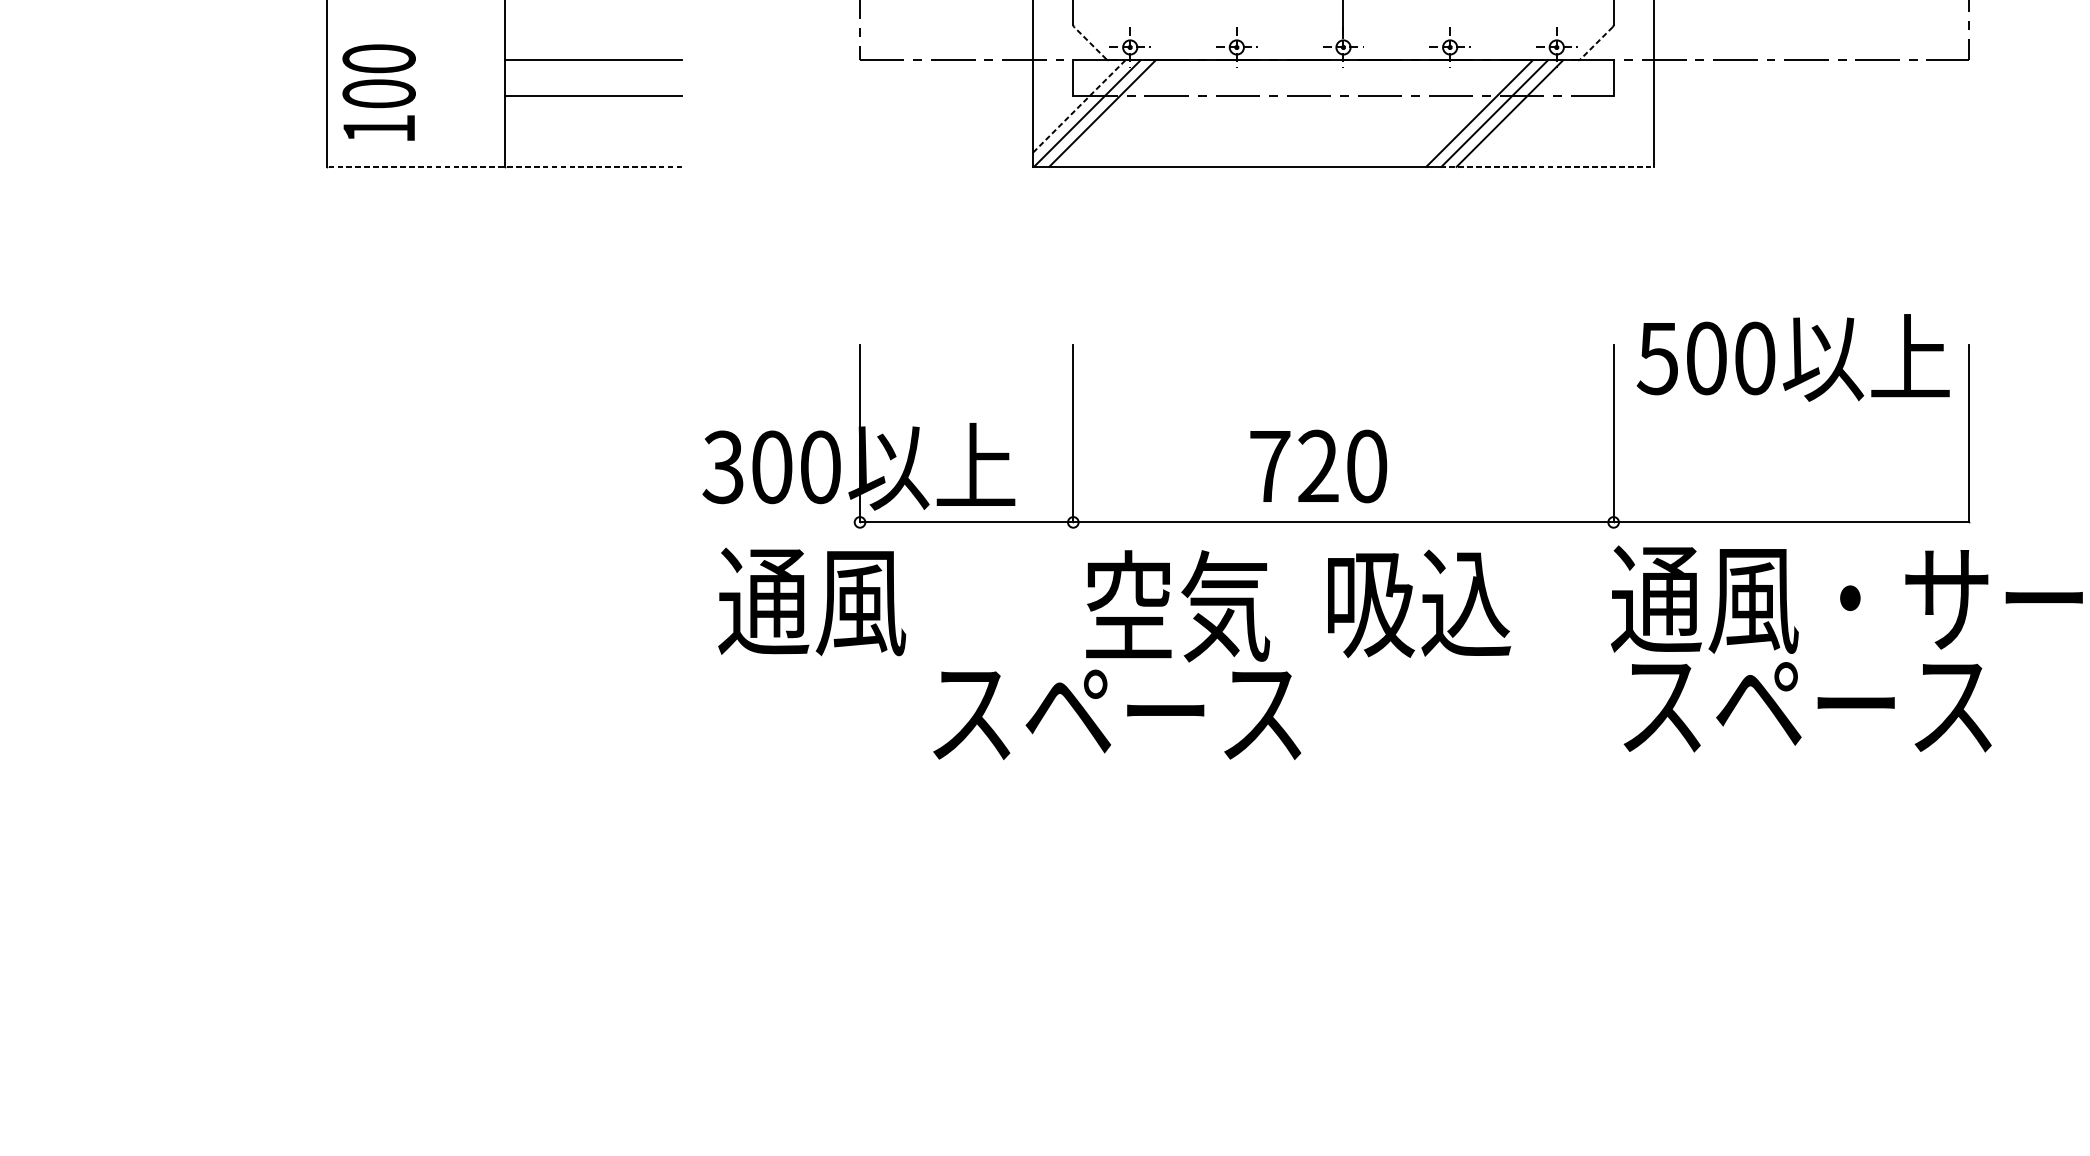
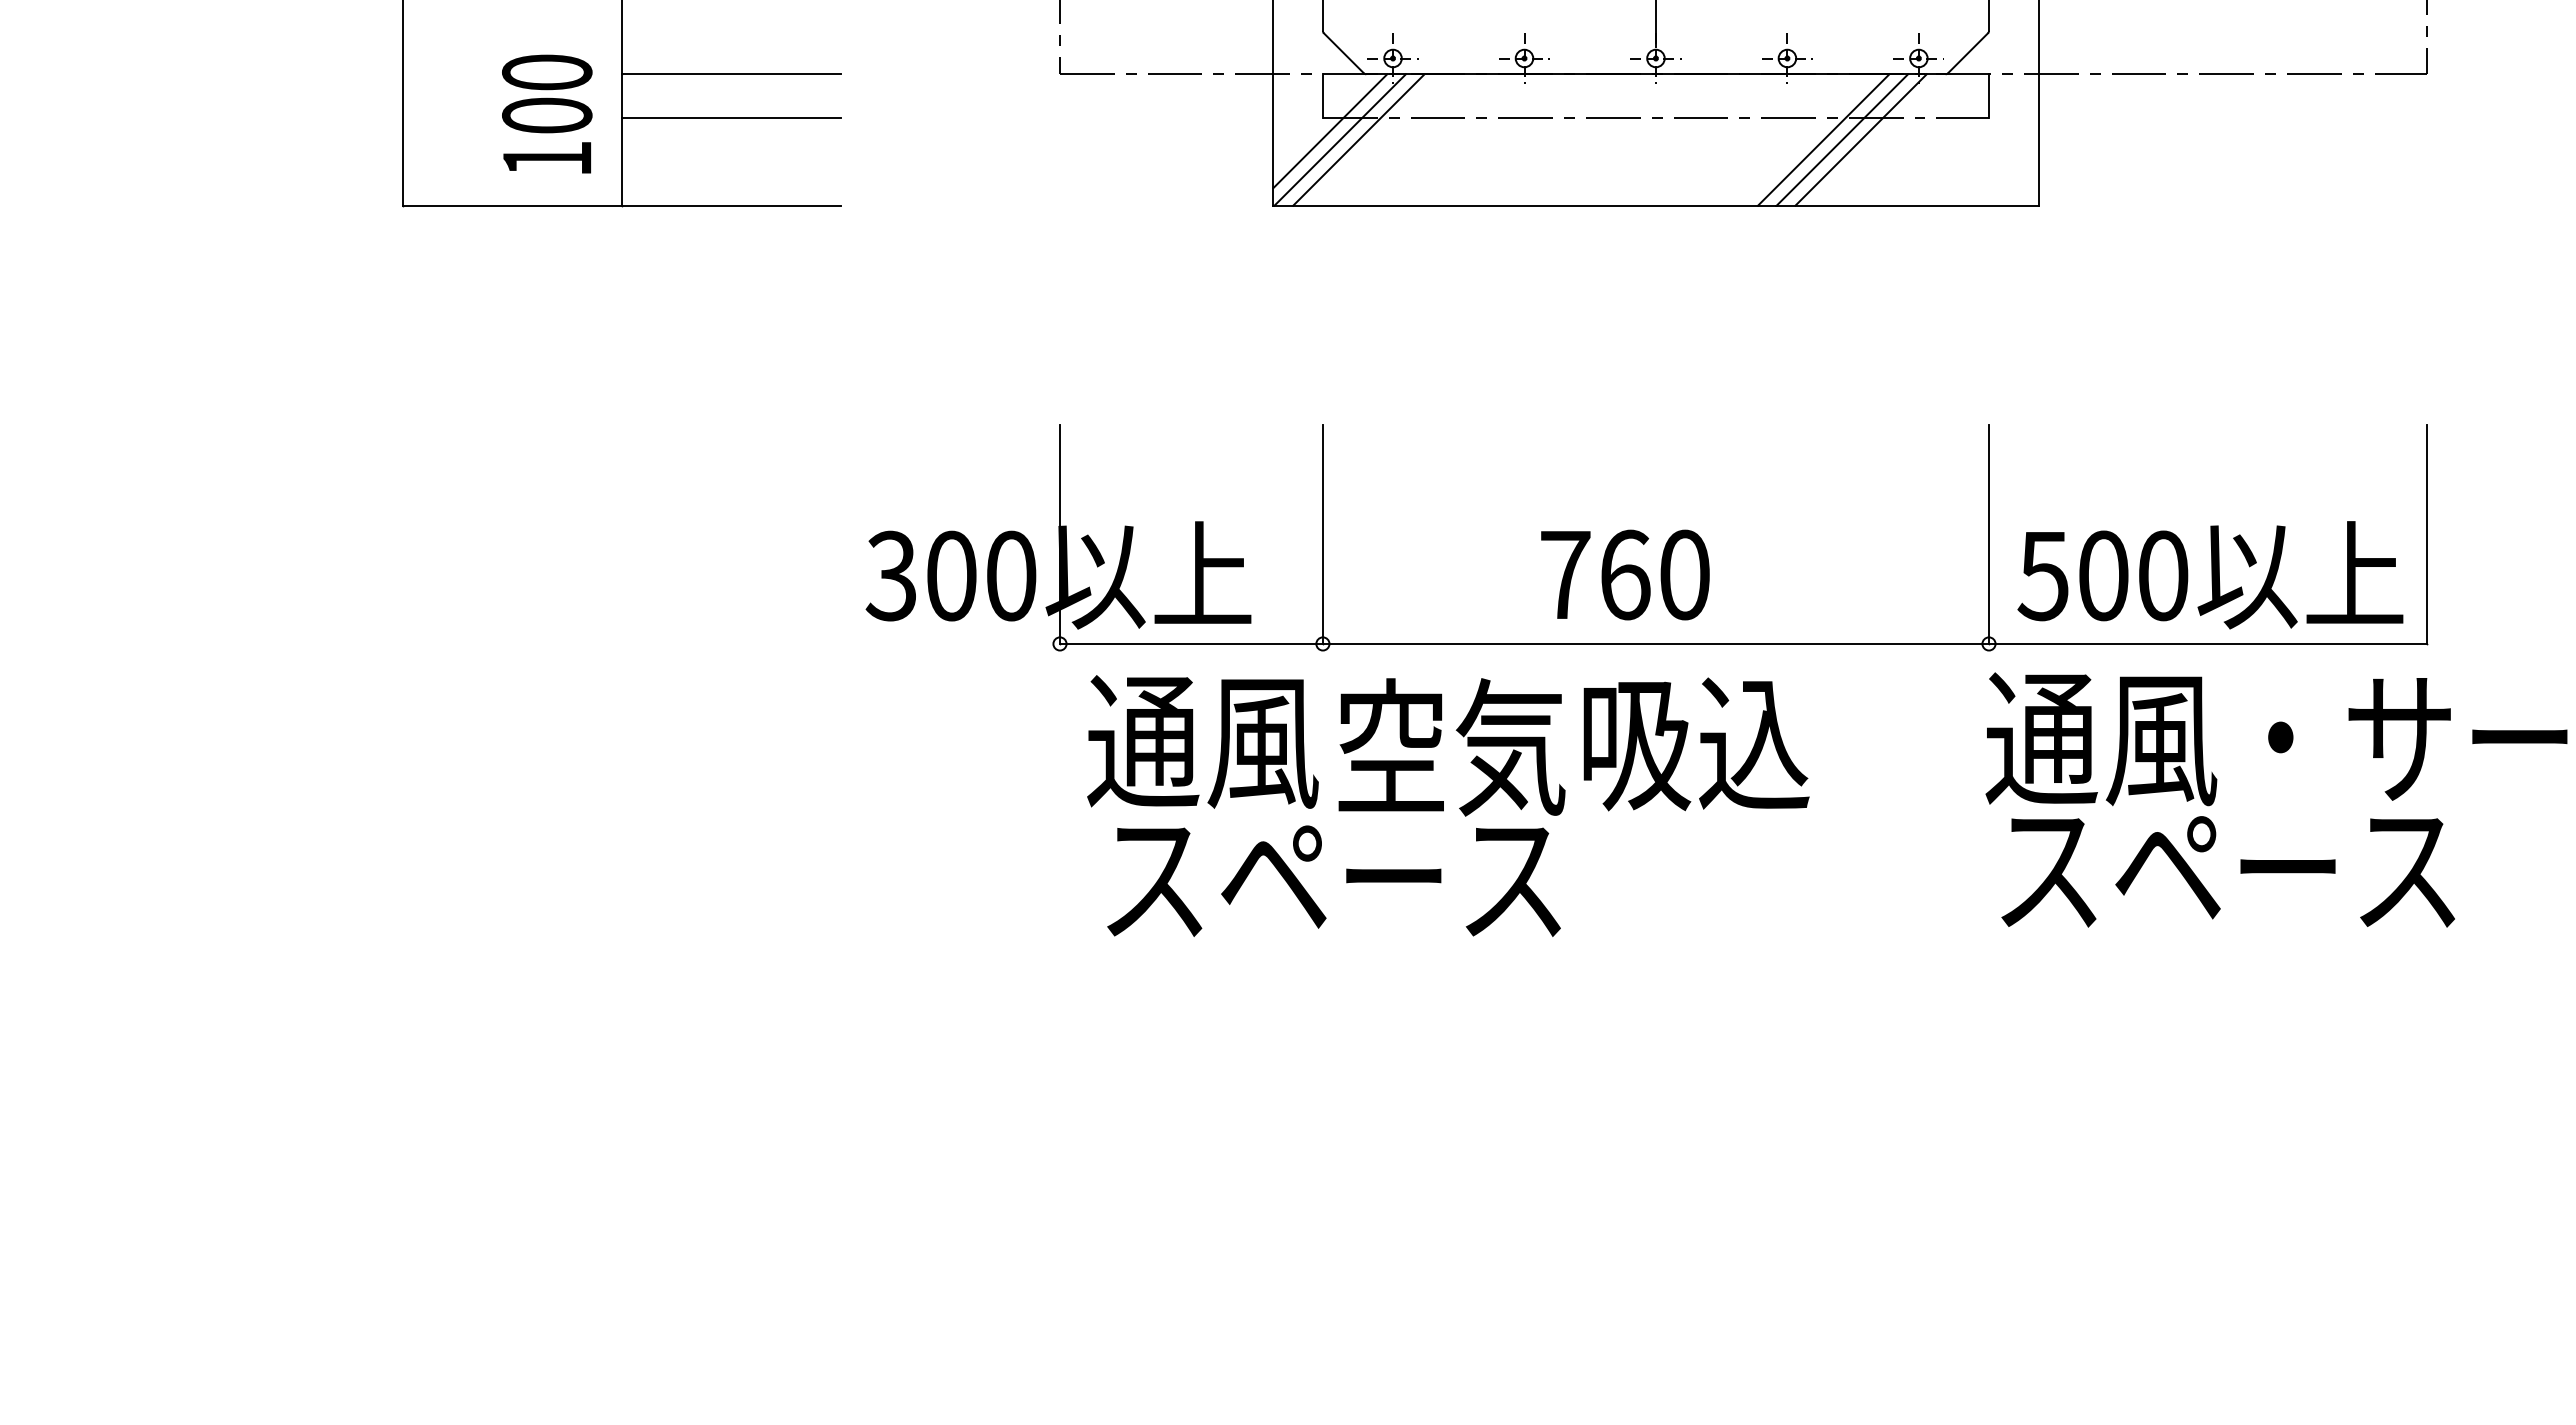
line: (1090, 42) -> (1343, 52), dashed -> solid
line: (1596, 43) -> (1967, 53), dashed -> solid
text: (379, 92) -> (547, 113), moved
line: (1079, 106) -> (1330, 131), dashed -> solid
line: (504, 166) -> (621, 205), dashed -> solid
line: (1547, 166) -> (1907, 205), dashed -> solid
text: (1793, 358) -> (2210, 575), moved
text: (1318, 466) -> (1625, 574), 720 -> 760
text: (811, 601) -> (1202, 741), moved
text: (1419, 603) -> (1696, 744), moved
text: (1116, 714) -> (1333, 880), moved

